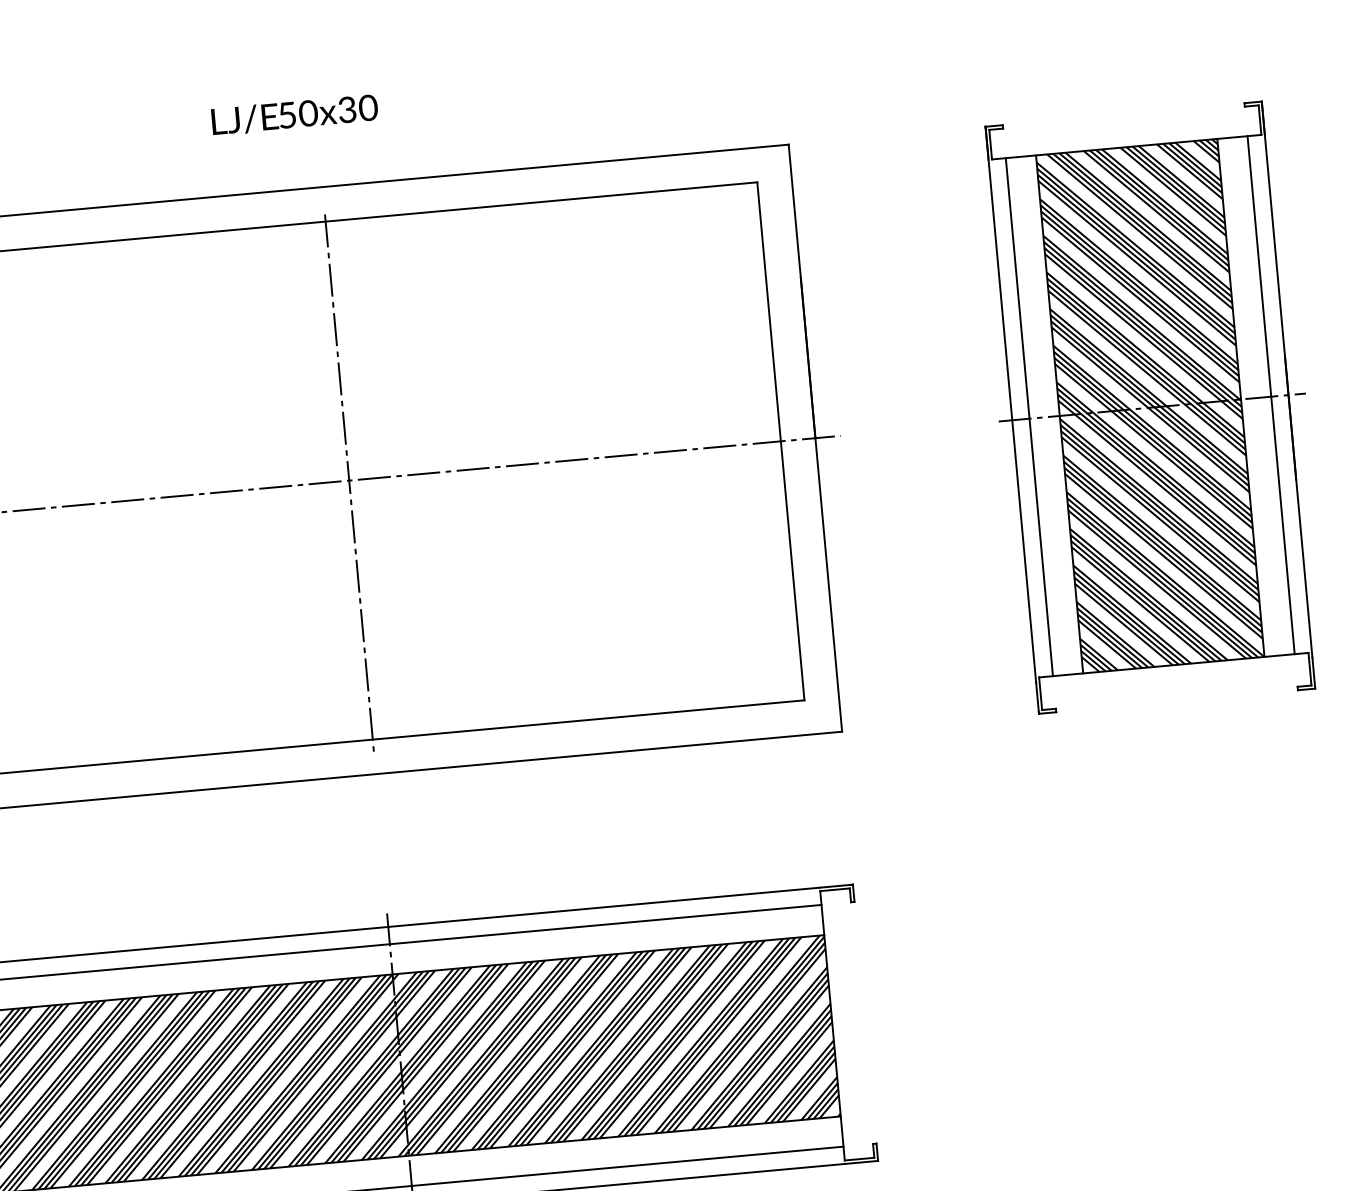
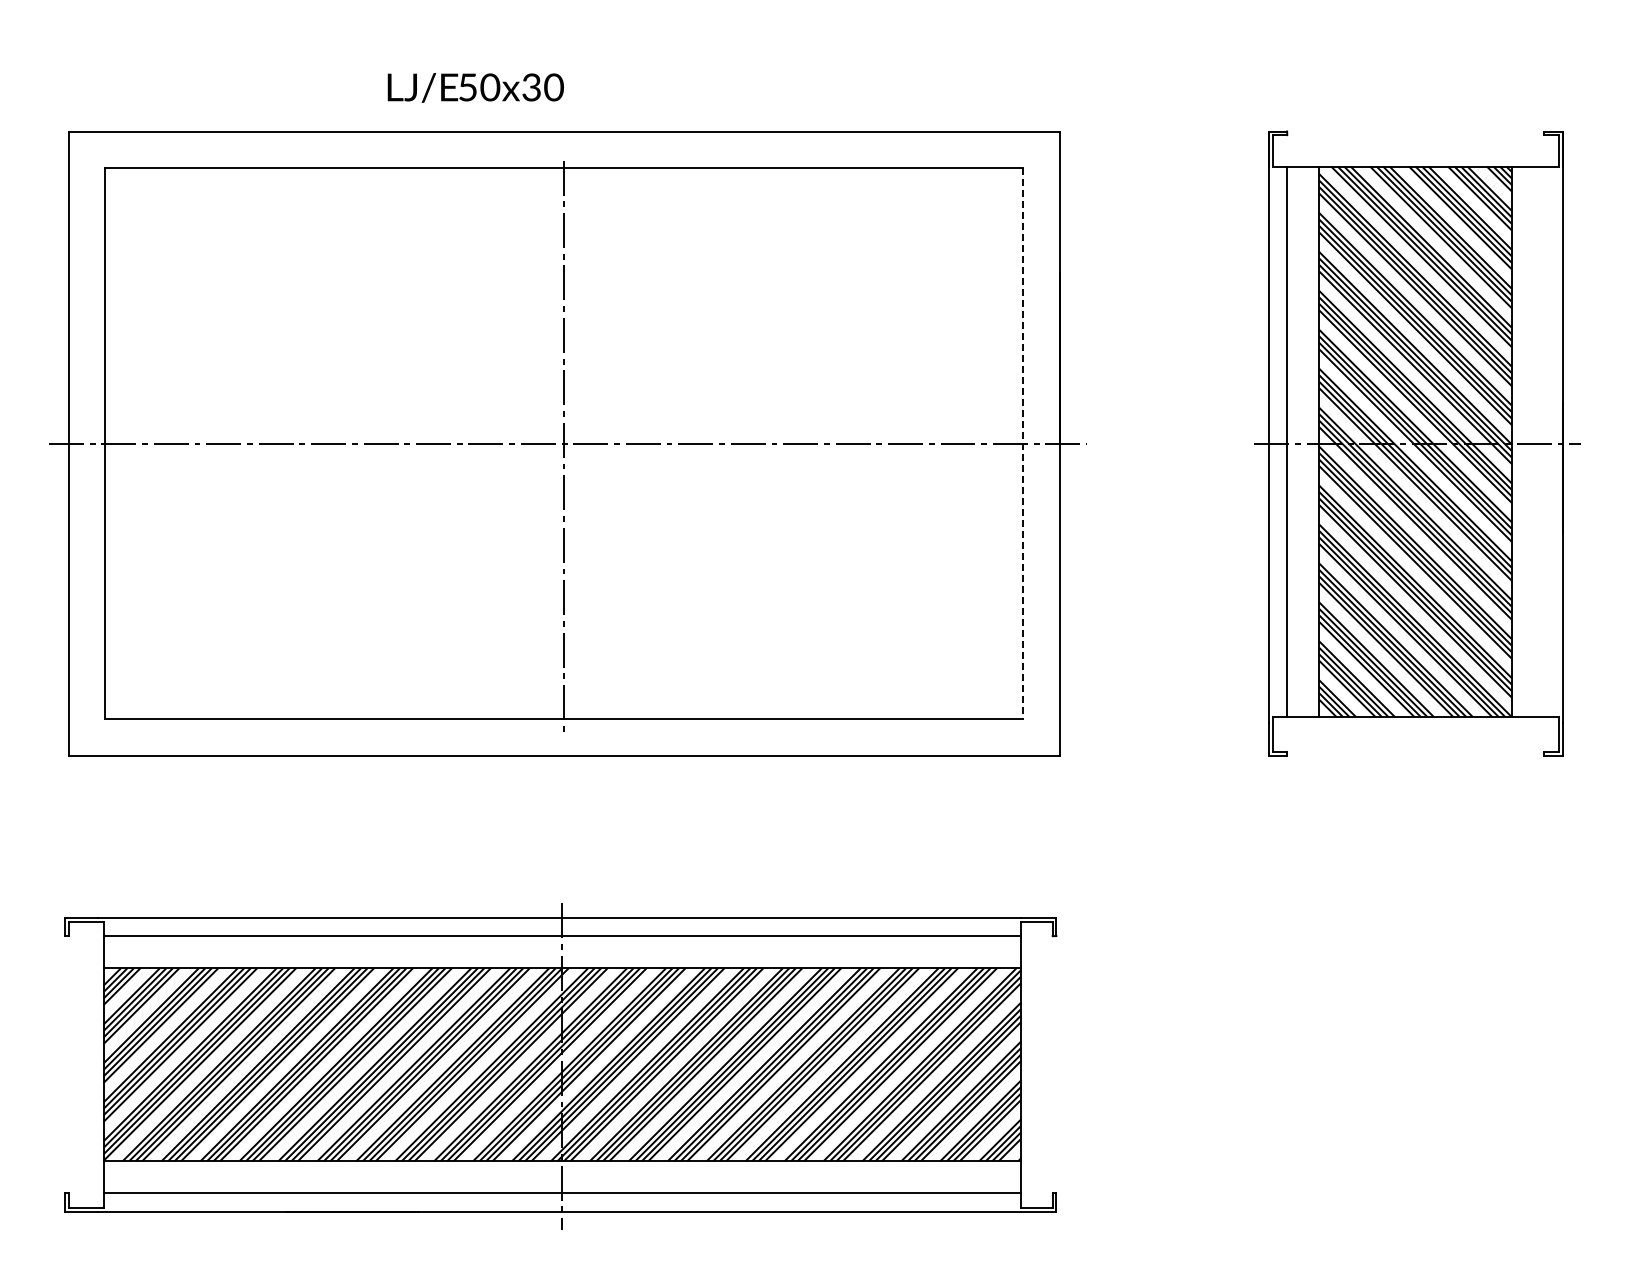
text: (294, 114) -> (475, 87), moved
line: (1271, 394) -> (1544, 441), removed
line: (780, 442) -> (1022, 444), solid -> dashed

